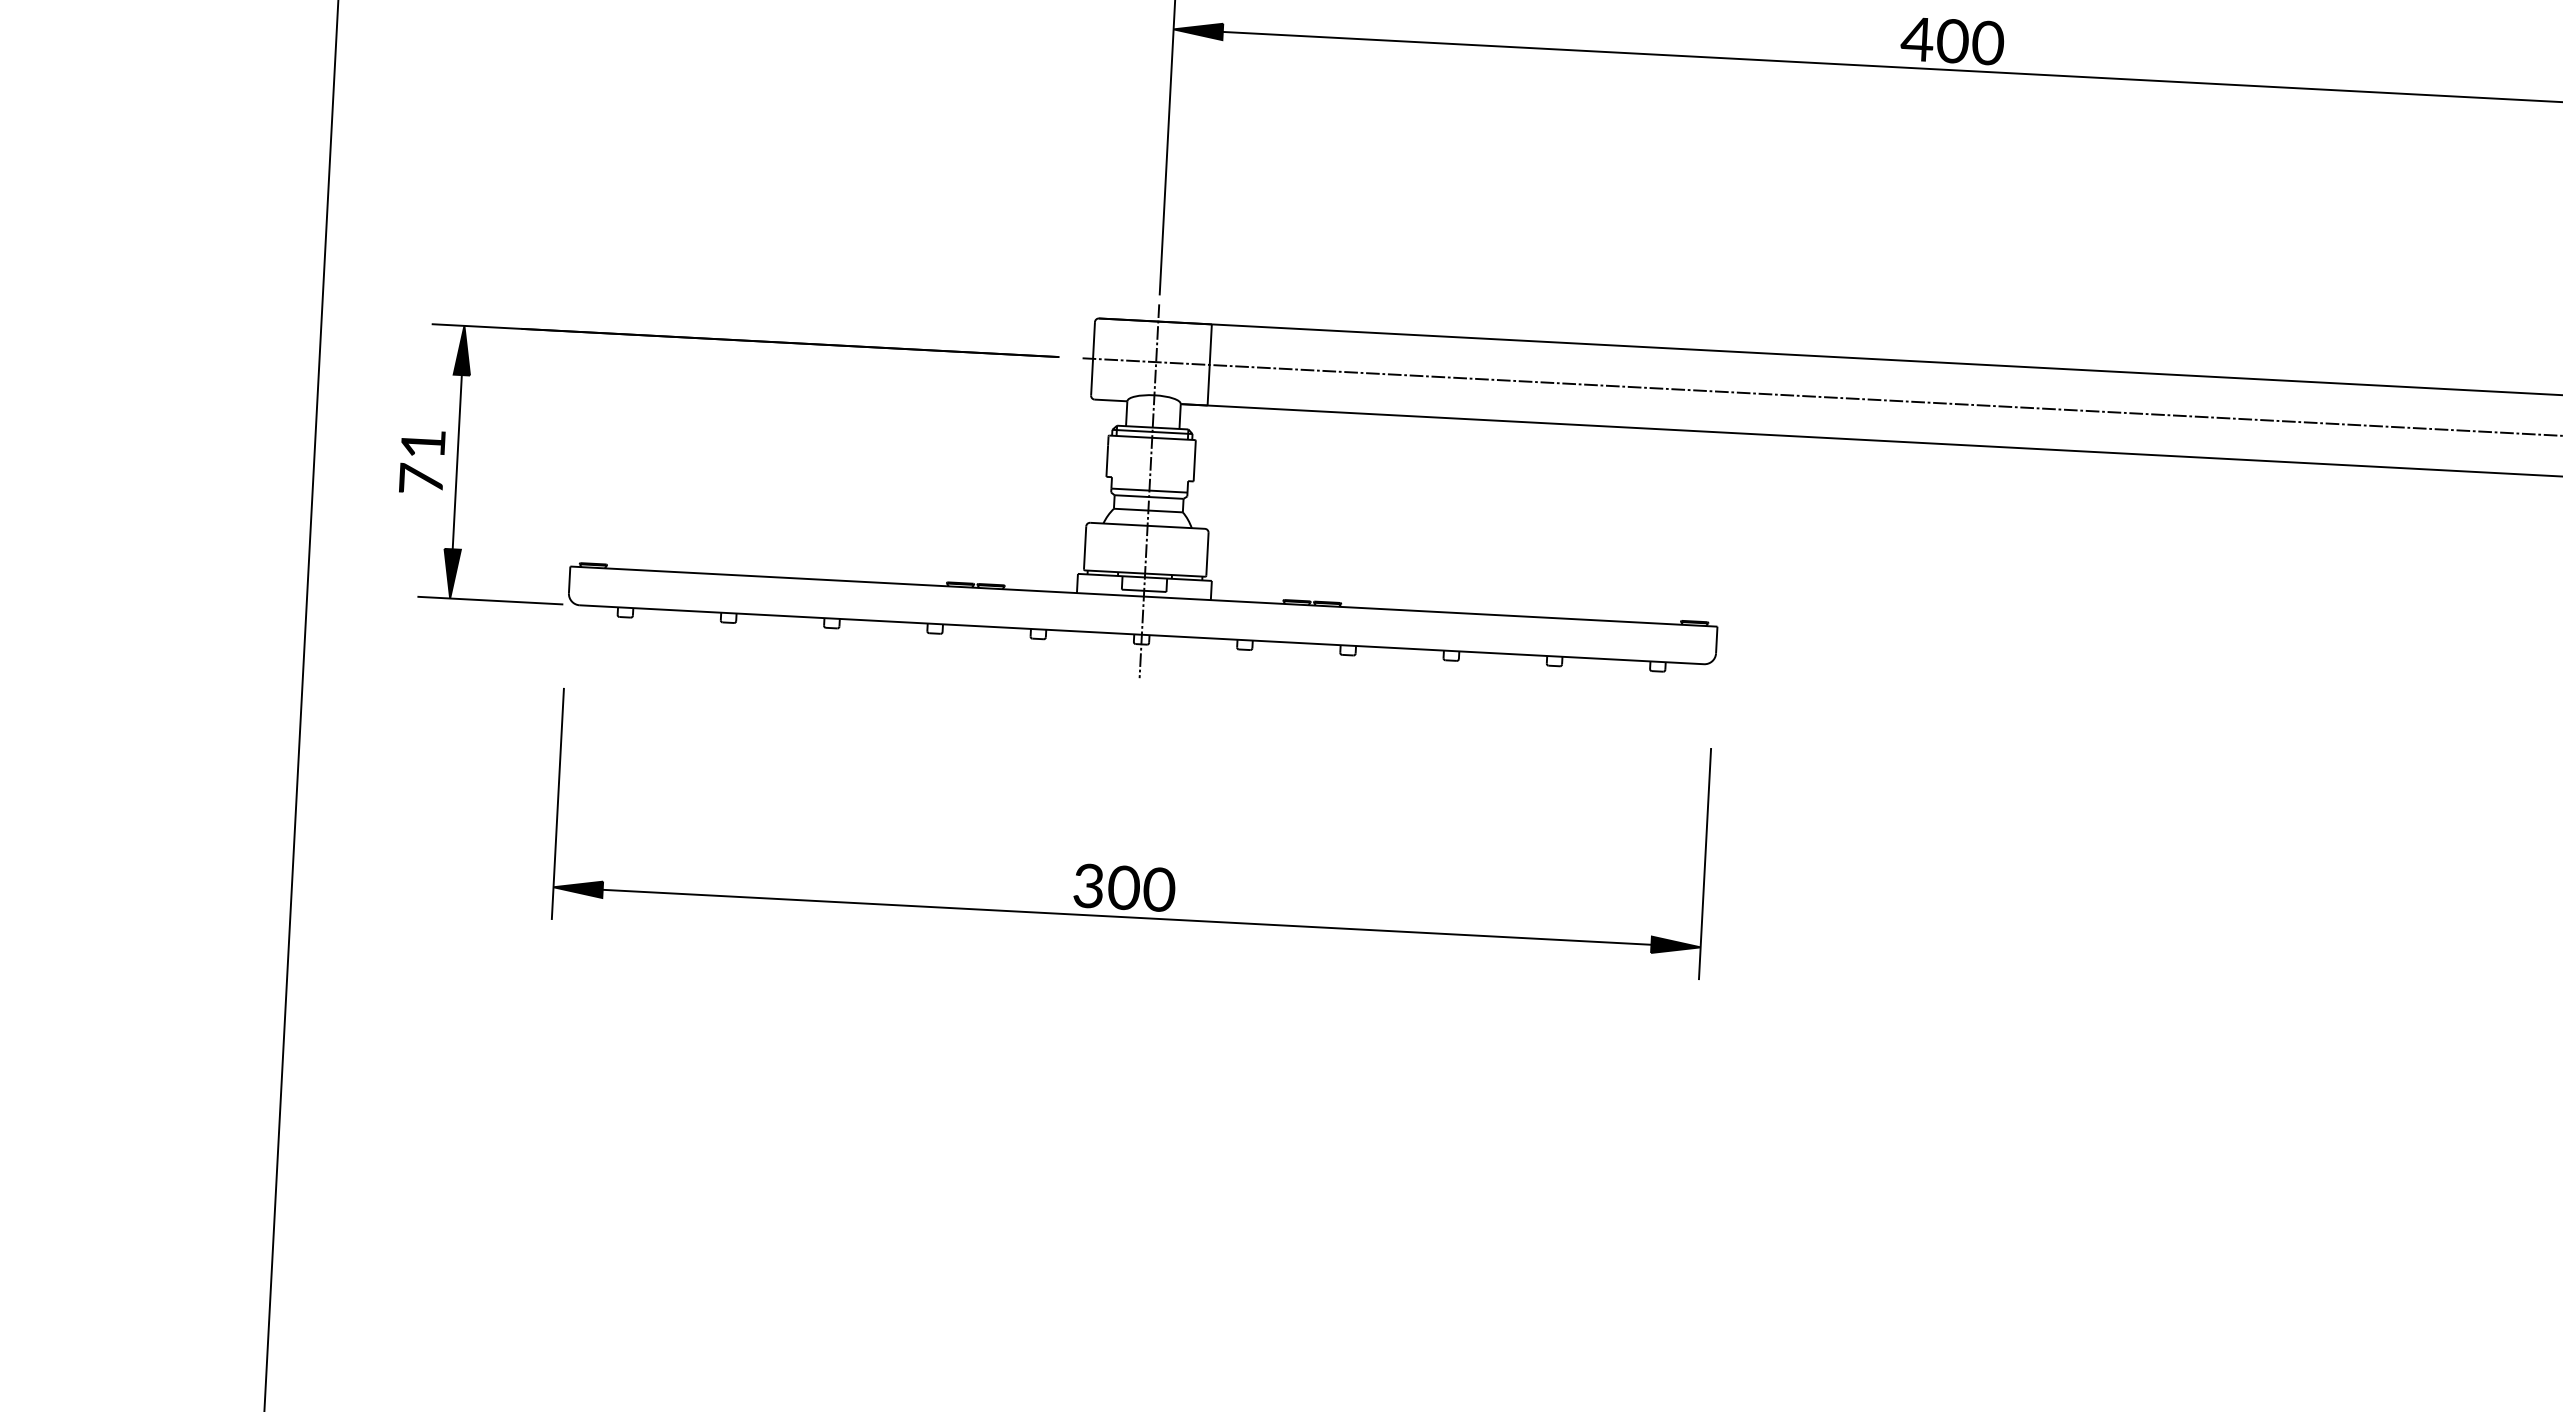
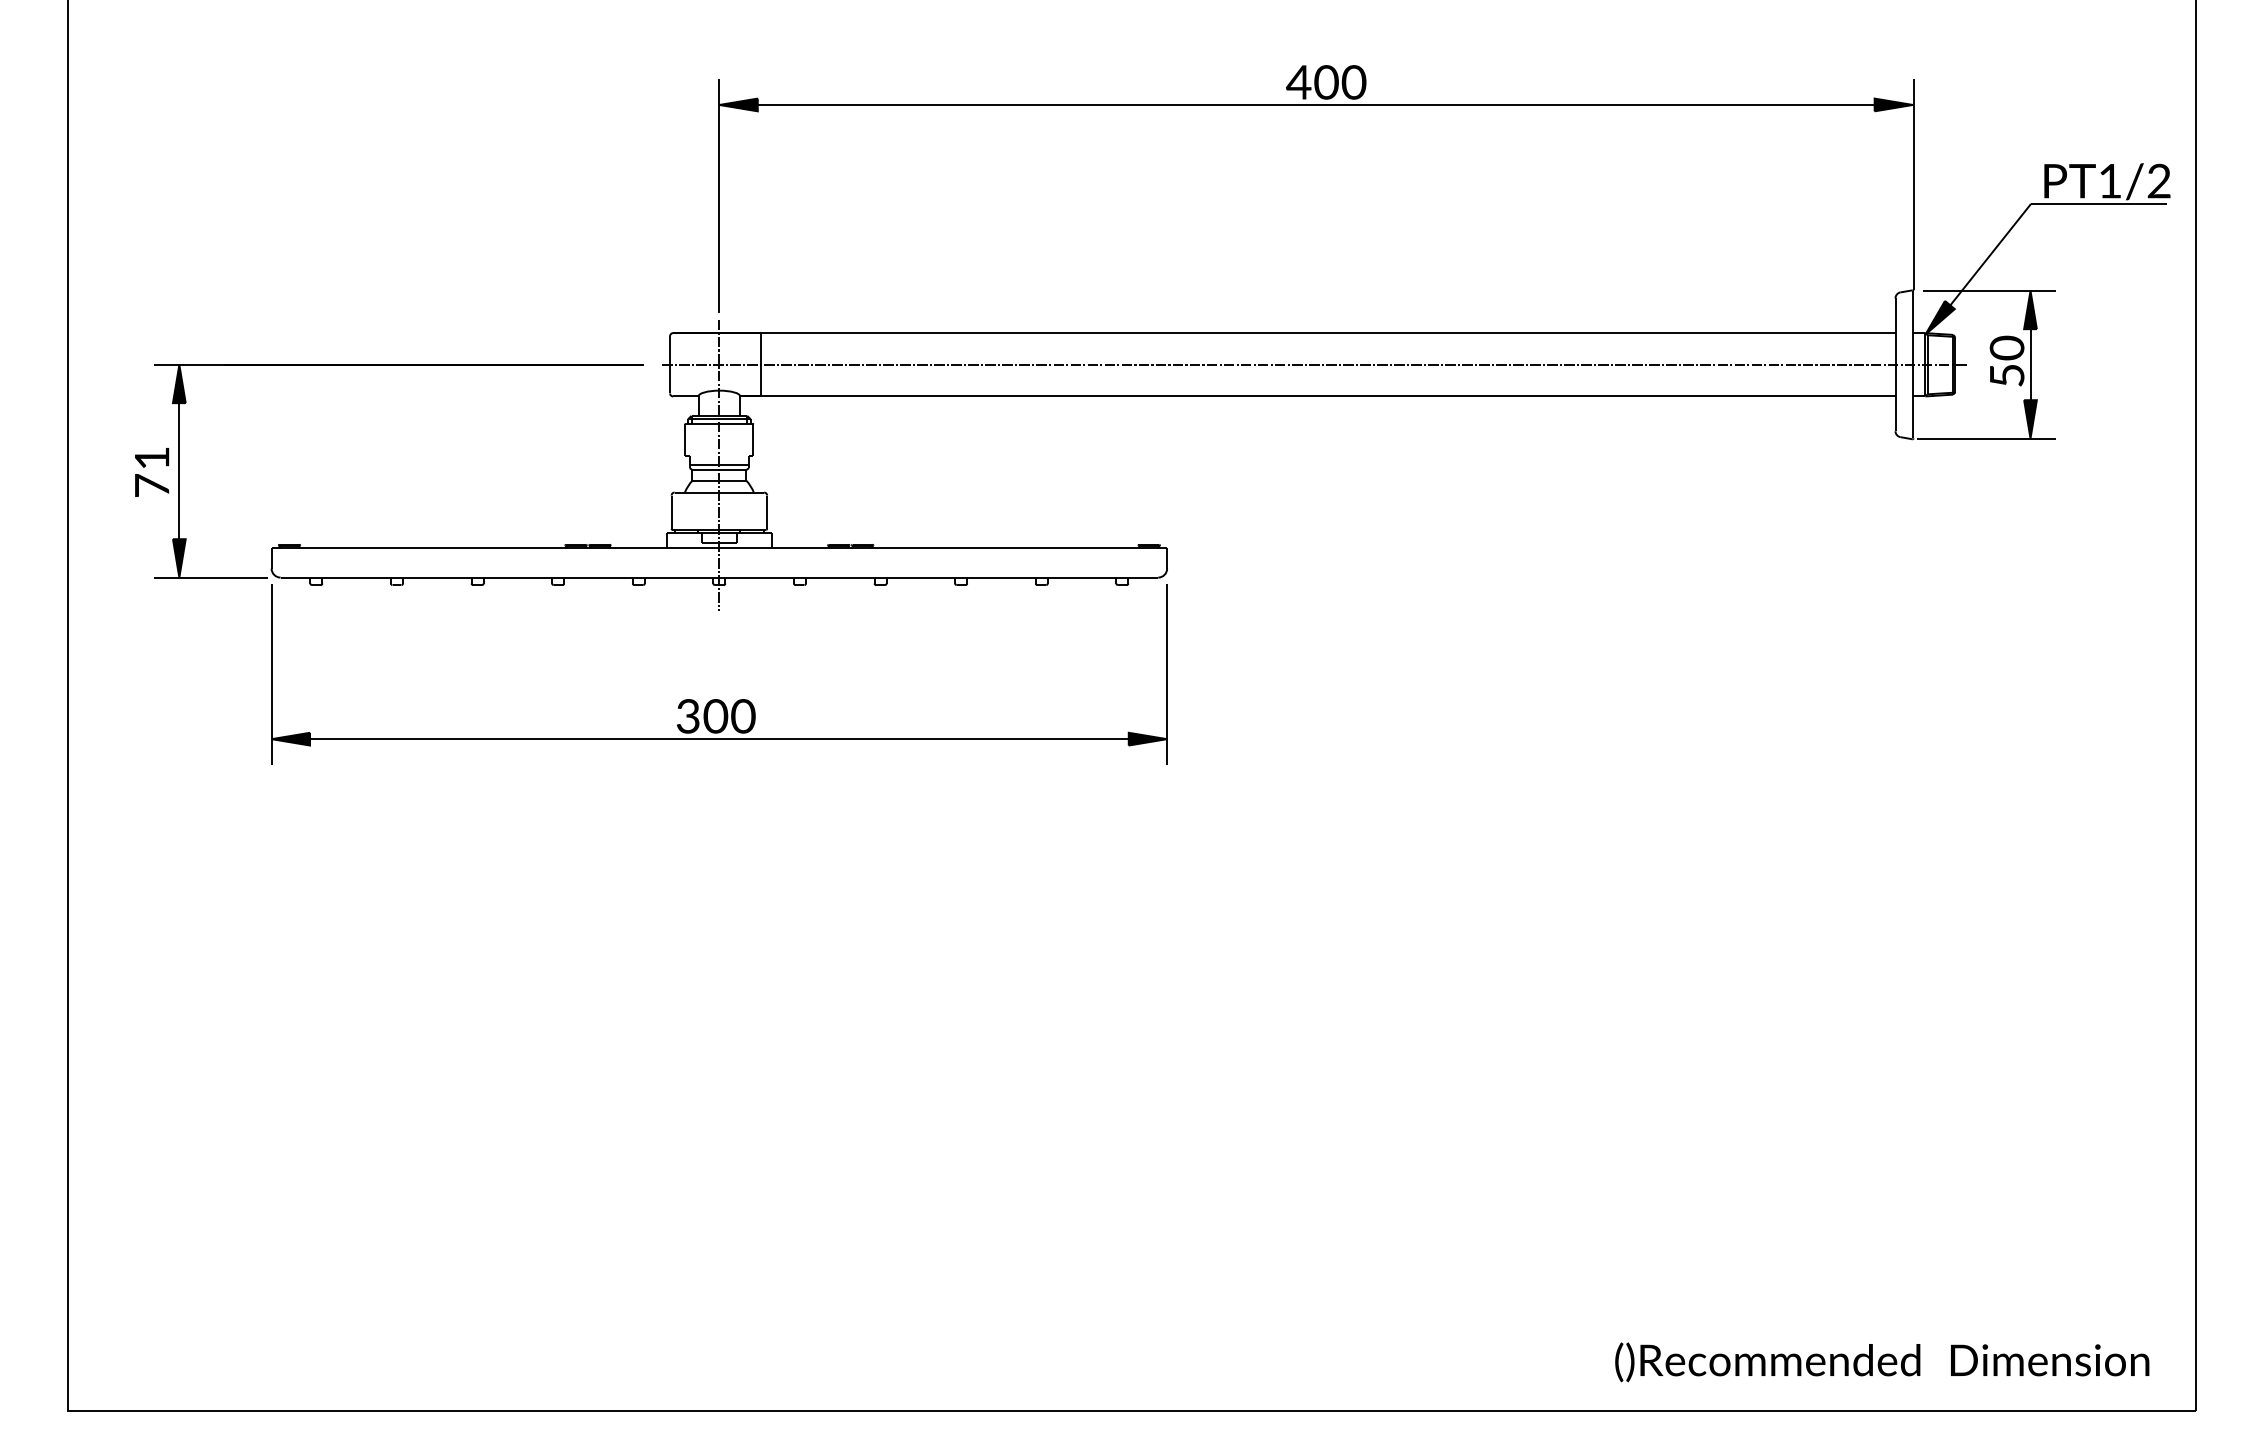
part: (1129, 866) -> (719, 699), moved

